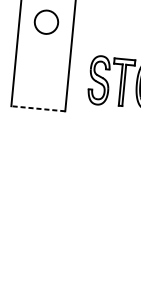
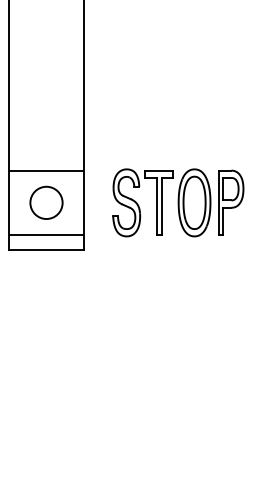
circle: (46, 21) -> (46, 202), moved
line: (43, 51) -> (46, 170), added
line: (39, 98) -> (46, 235), added
line: (38, 108) -> (46, 249), dashed -> solid

